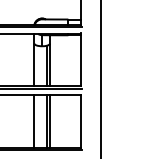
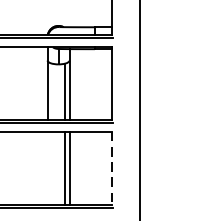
line: (34, 121) -> (47, 168), removed
line: (80, 121) -> (111, 168), solid -> dashed

